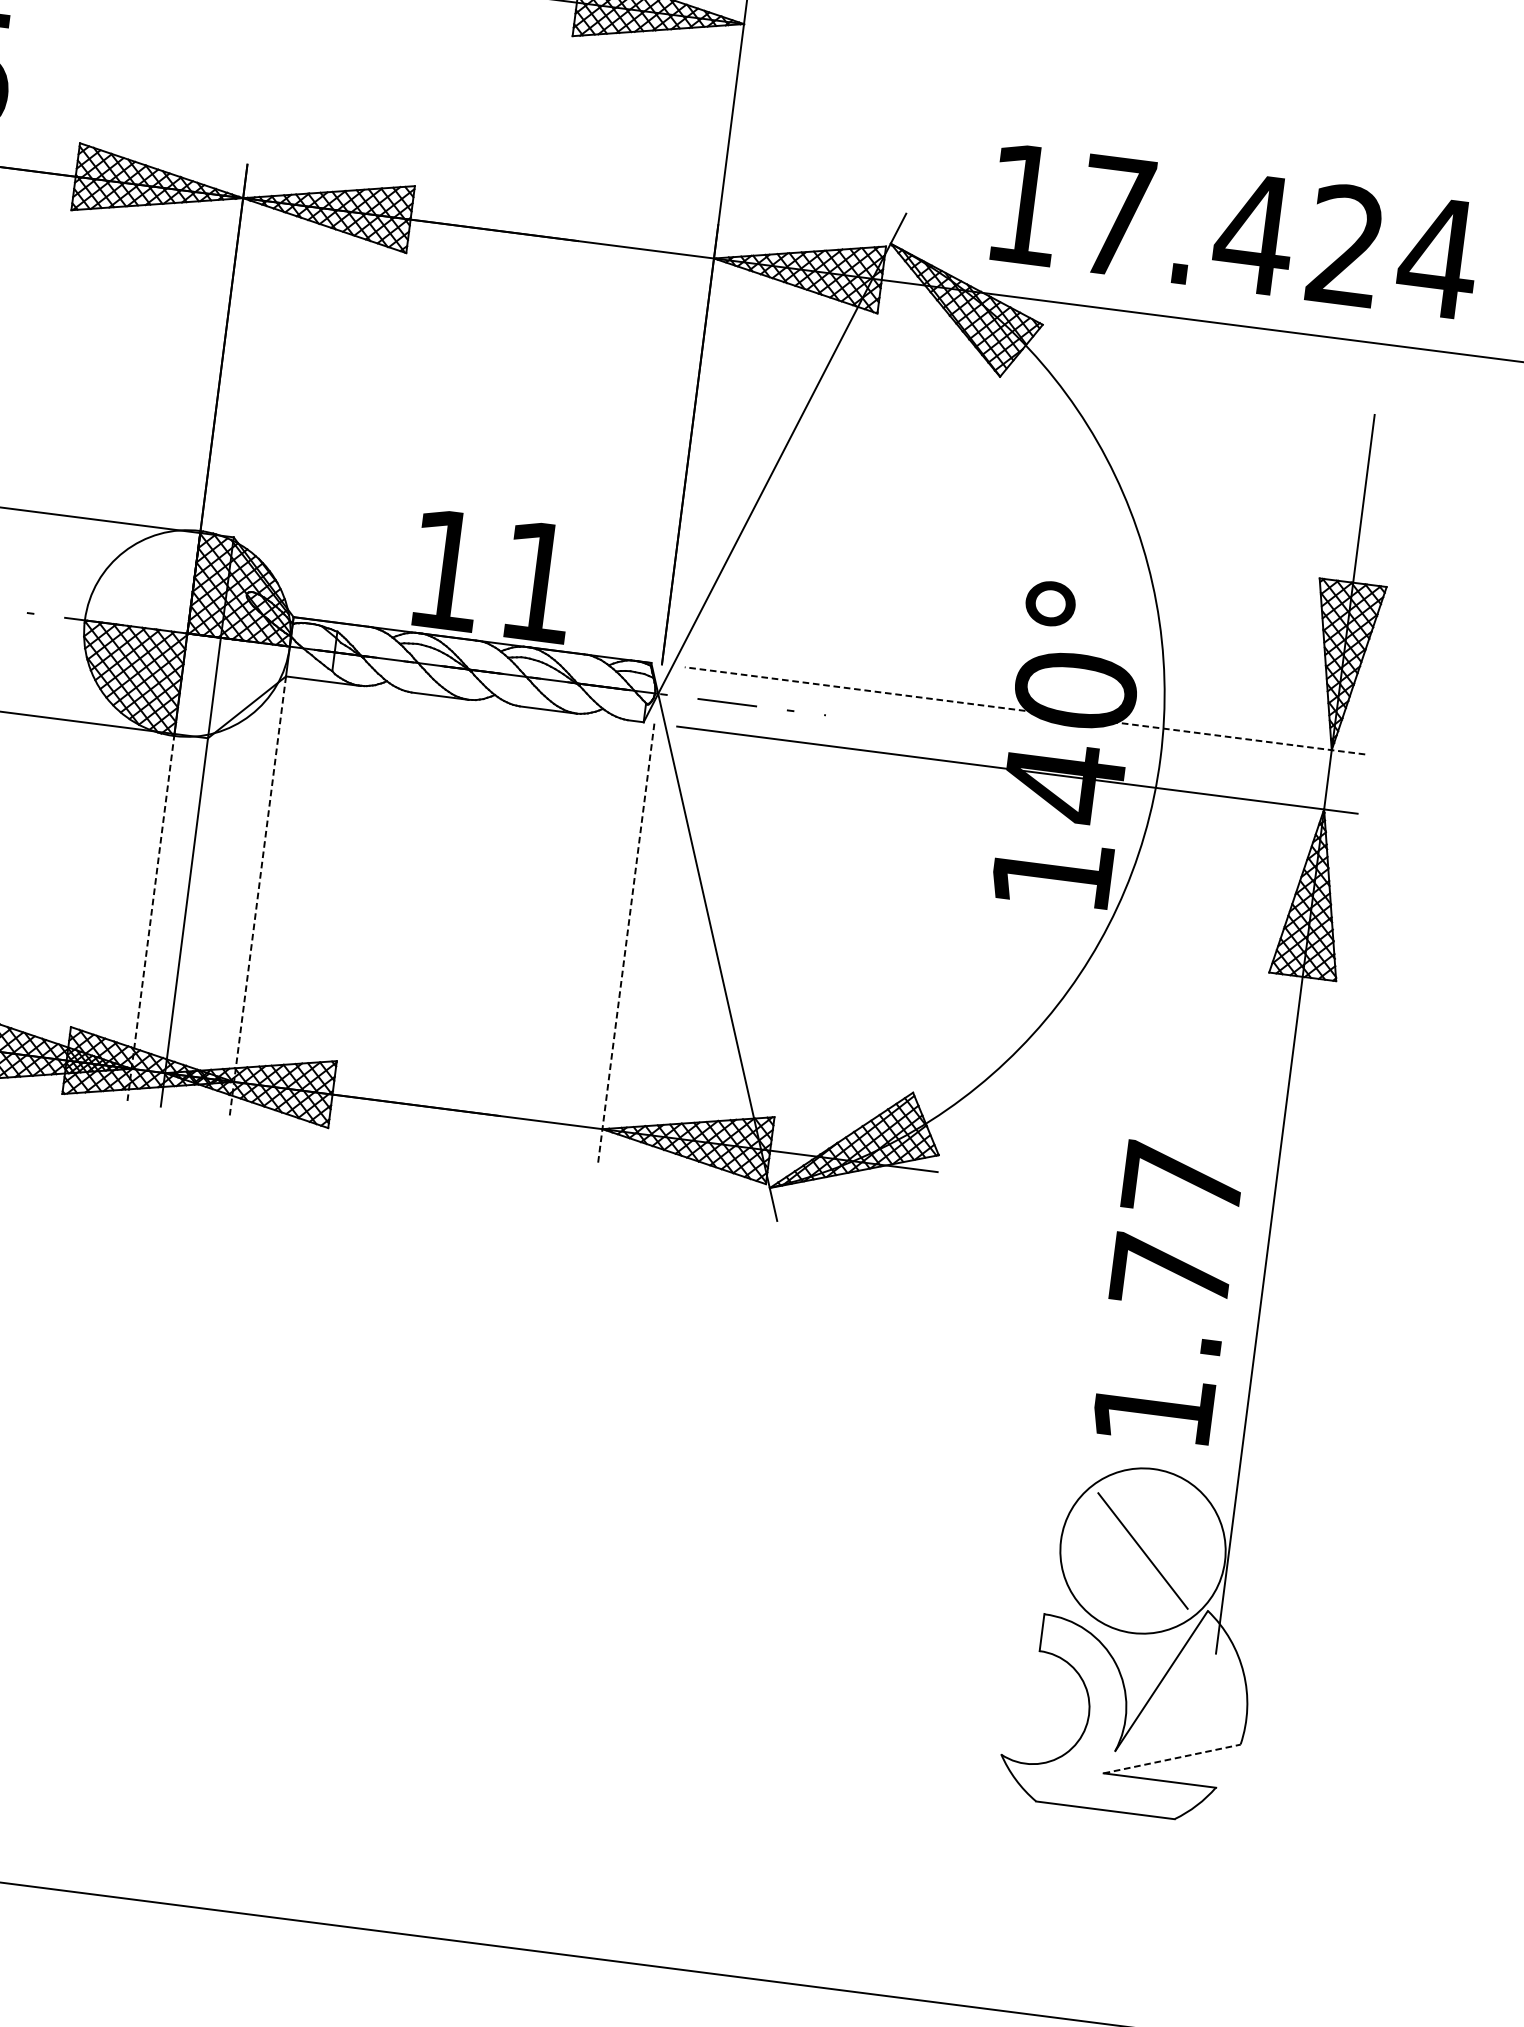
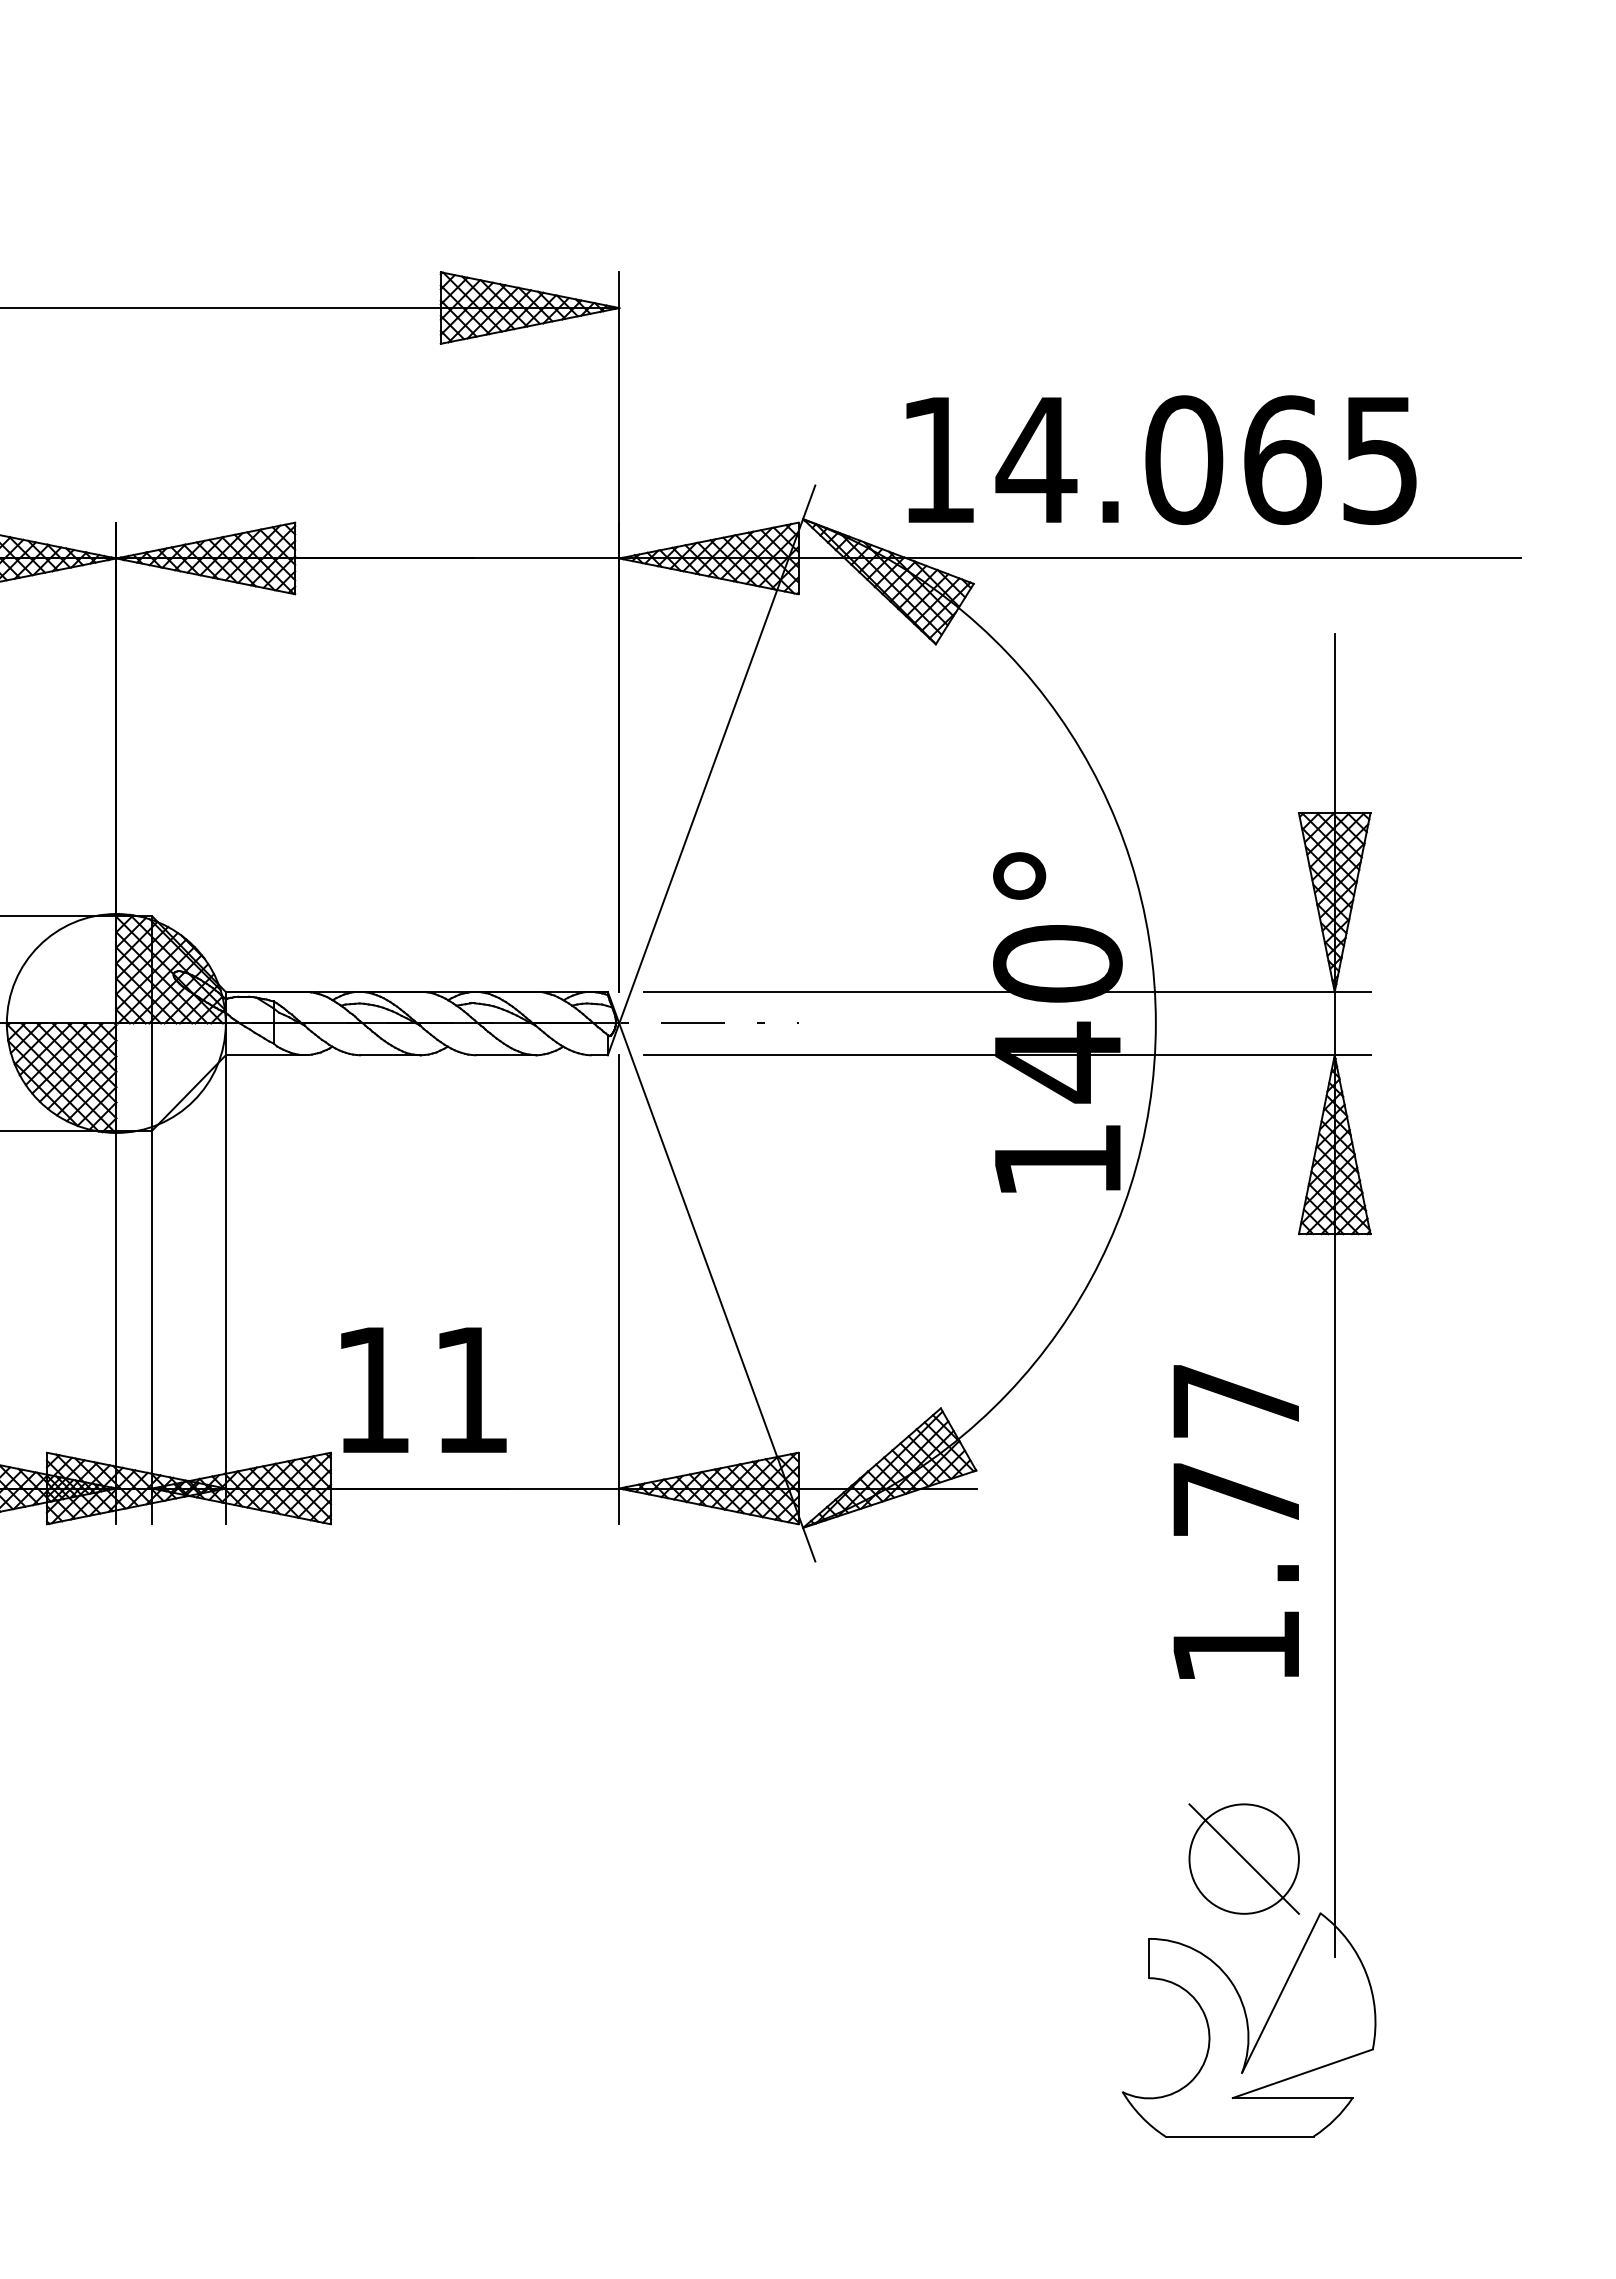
text: (1277, 237) -> (1208, 460), 17.424 -> 14.065
text: (493, 575) -> (423, 1389), moved
line: (1024, 711) -> (1006, 992), dashed -> solid
line: (257, 896) -> (225, 1290), dashed -> solid
line: (151, 918) -> (116, 1327), dashed -> solid
line: (626, 942) -> (619, 1289), dashed -> solid
text: (1167, 1292) -> (1235, 1521), moved
circle: (1142, 1550) -> (1243, 1858), size x0.62
line: (1172, 1758) -> (1303, 2073), dashed -> solid

